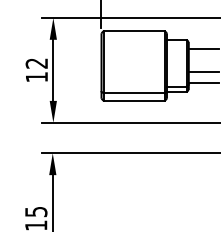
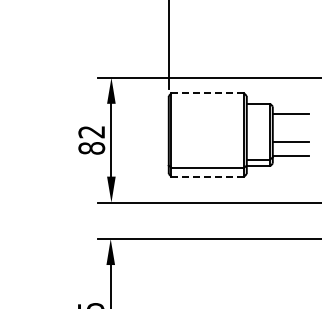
line: (134, 31) -> (207, 93), solid -> dashed
text: (36, 77) -> (91, 148), 12 -> 82
line: (134, 100) -> (208, 176), solid -> dashed

